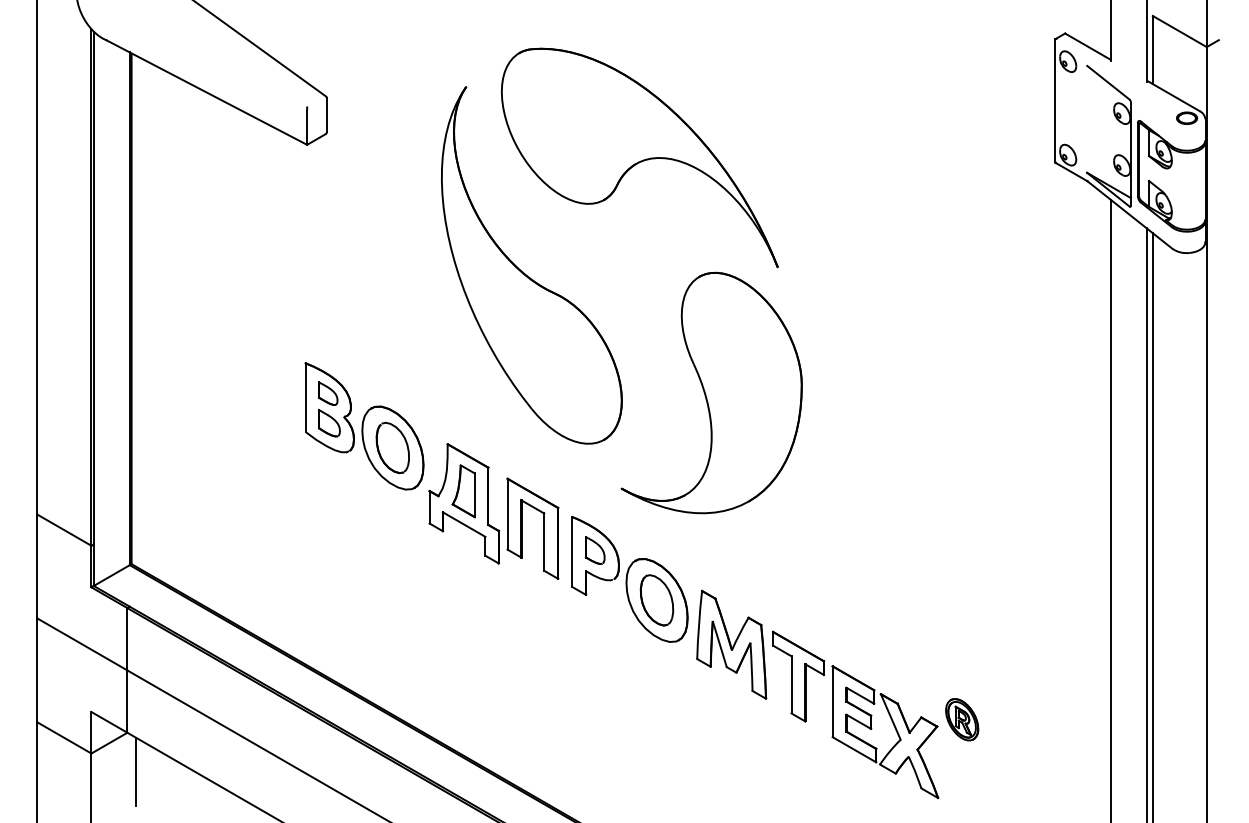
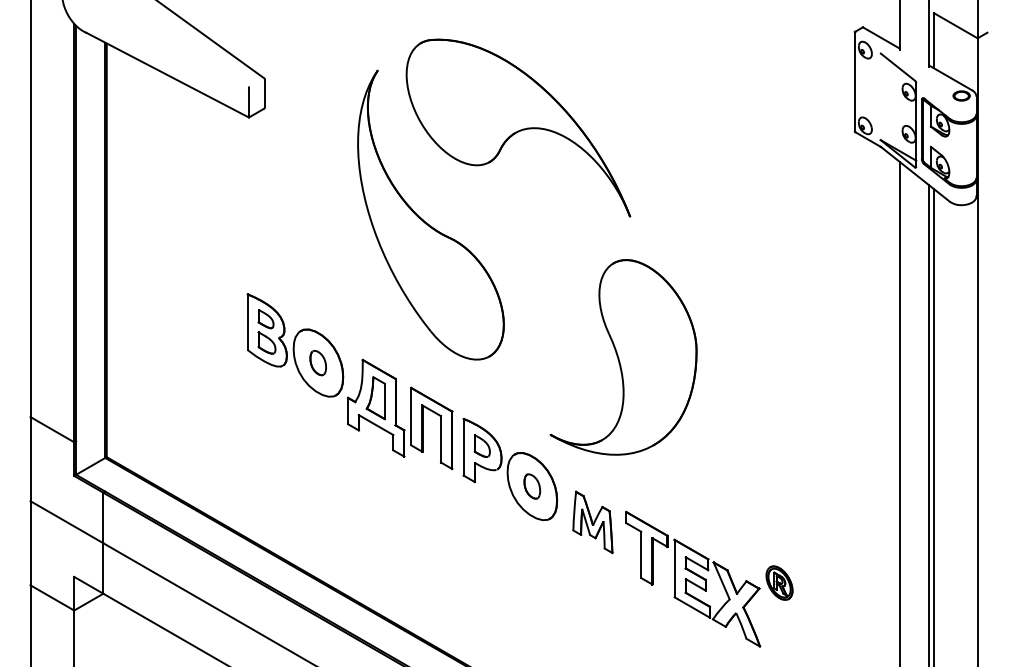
part: (711, 392) -> (623, 356), moved
part: (392, 447) -> (318, 362), size x0.6
part: (656, 600) -> (531, 486), size x0.6
part: (731, 644) -> (592, 522), size x0.7
line: (136, 771) -> (110, 625), removed

